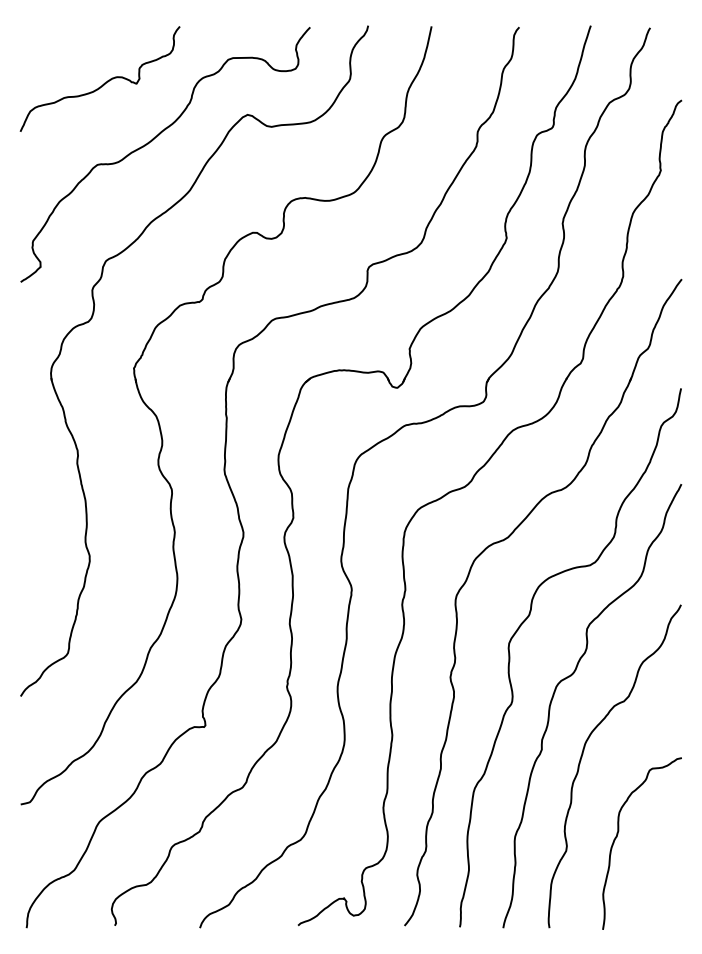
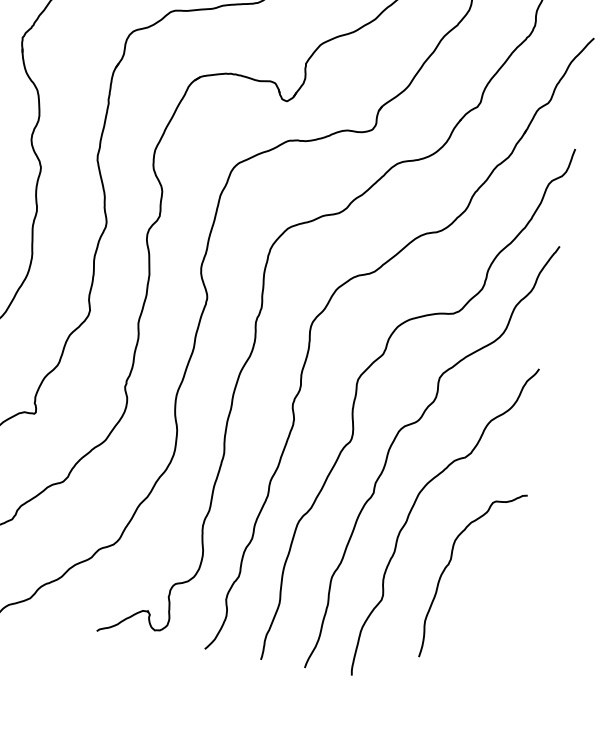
curve: (618, 834) -> (450, 562), moved

